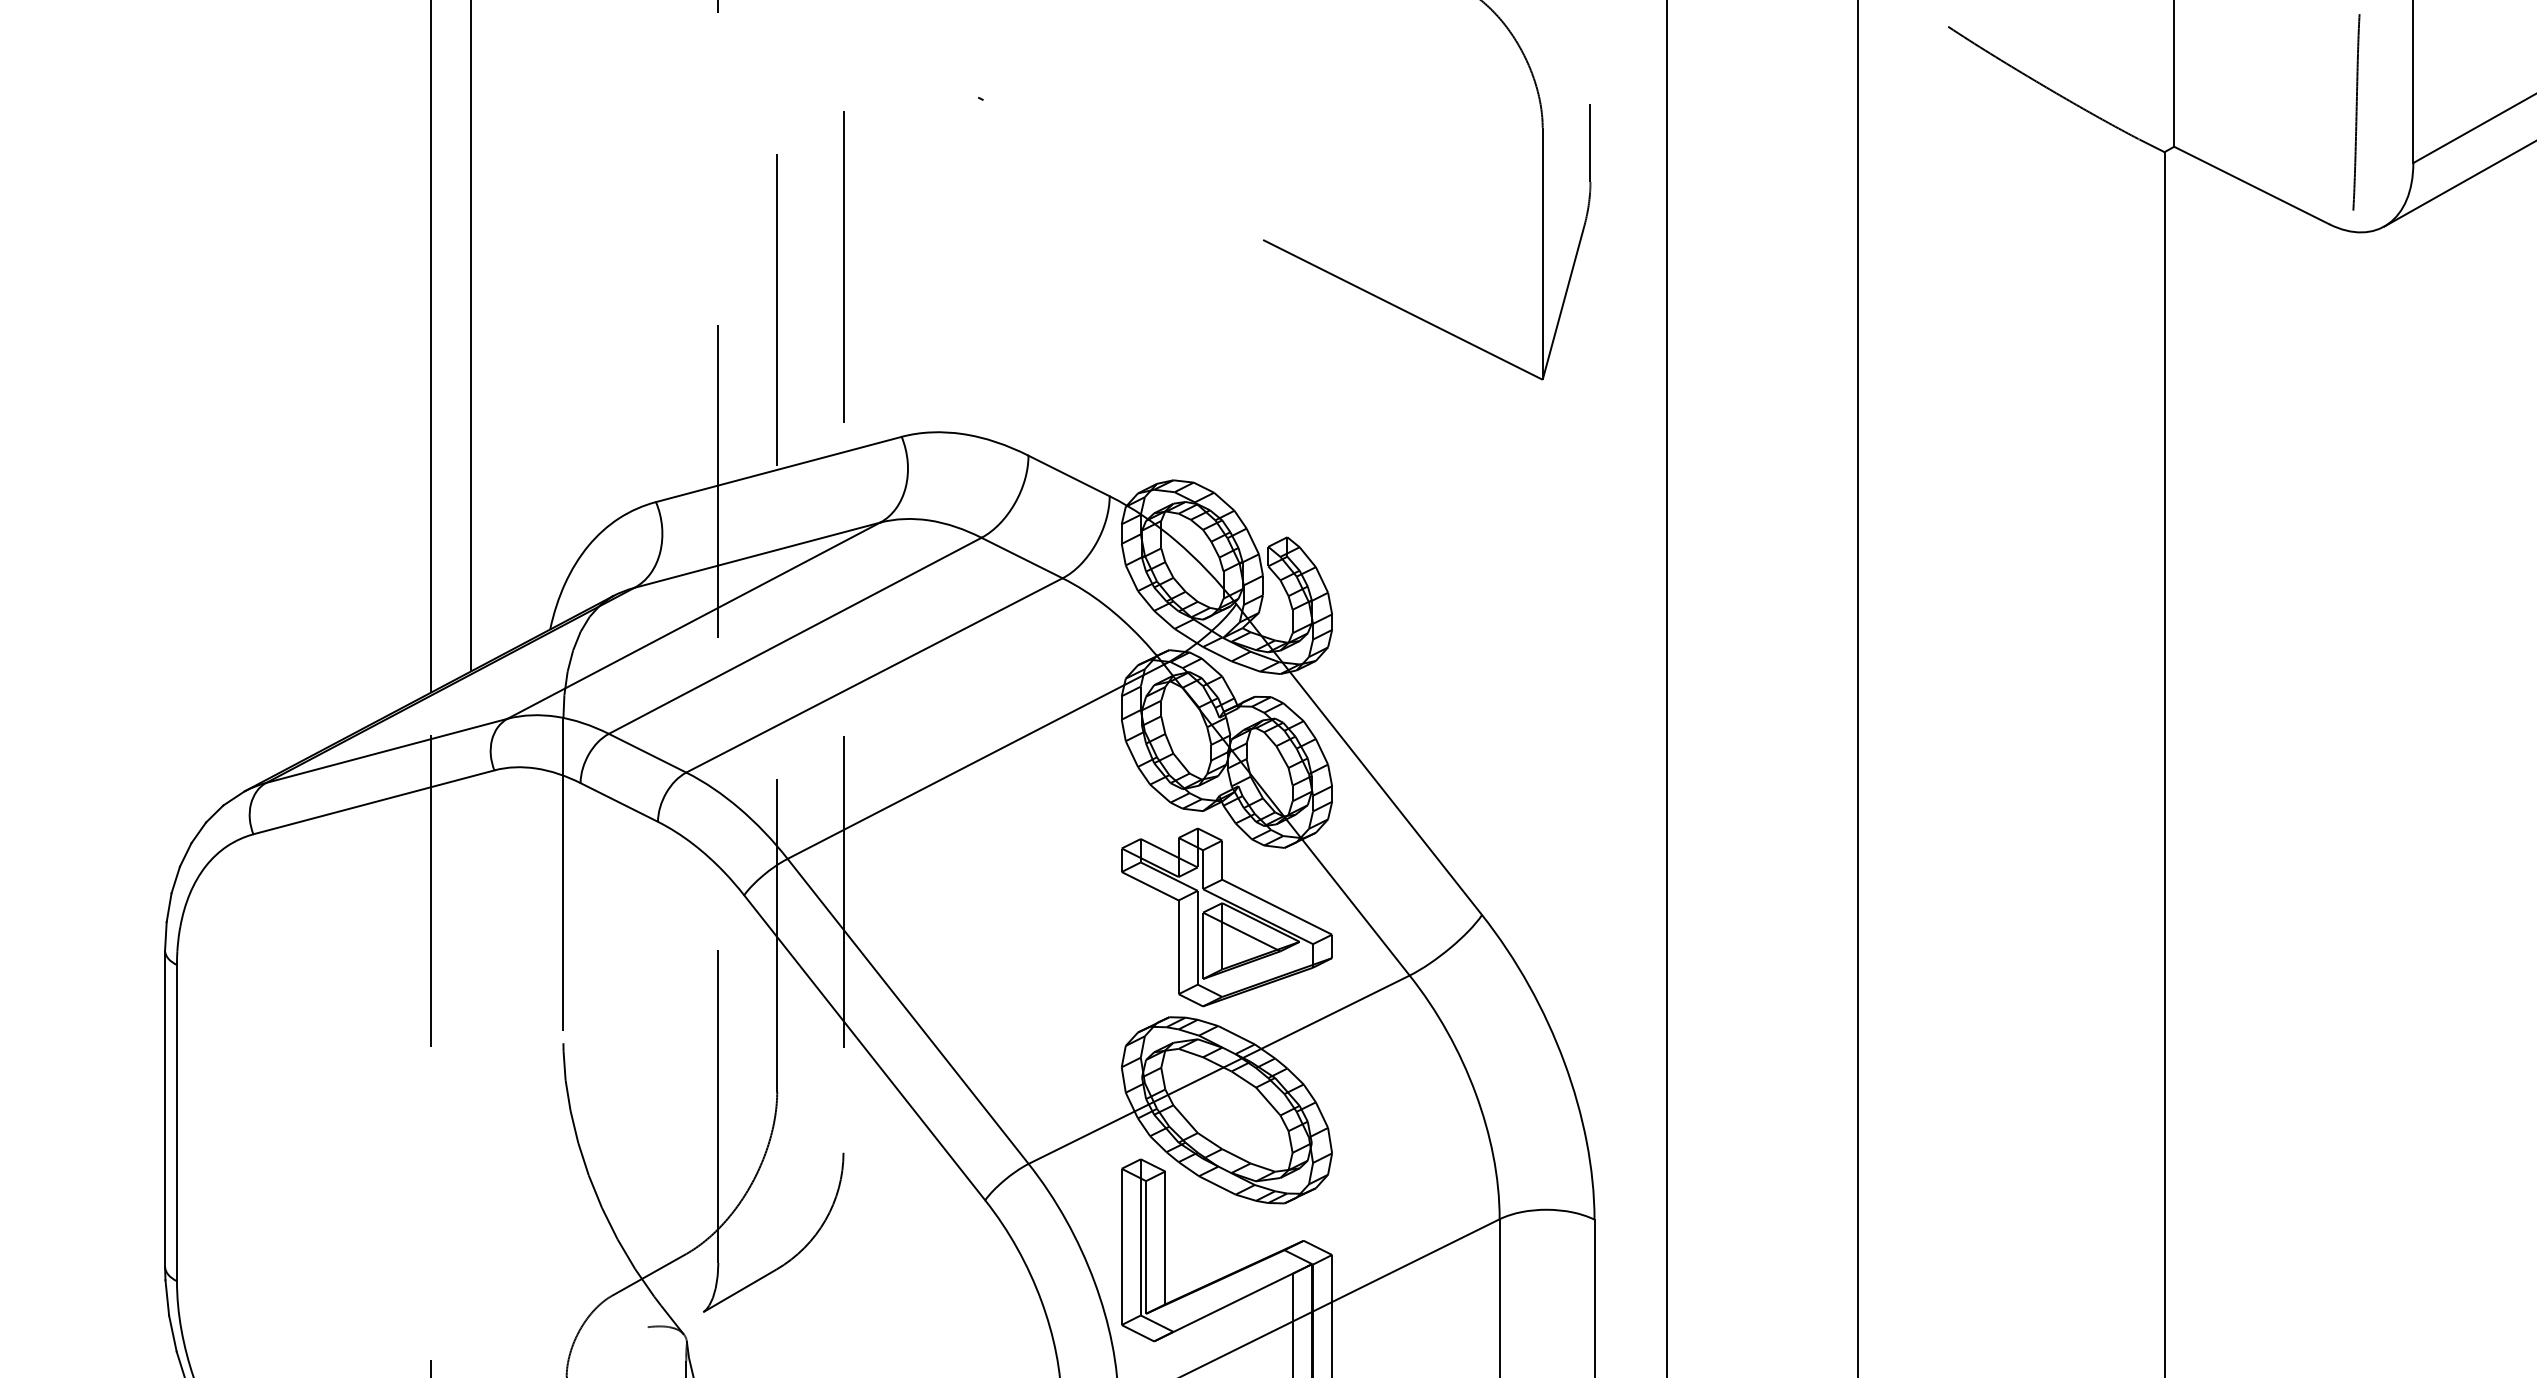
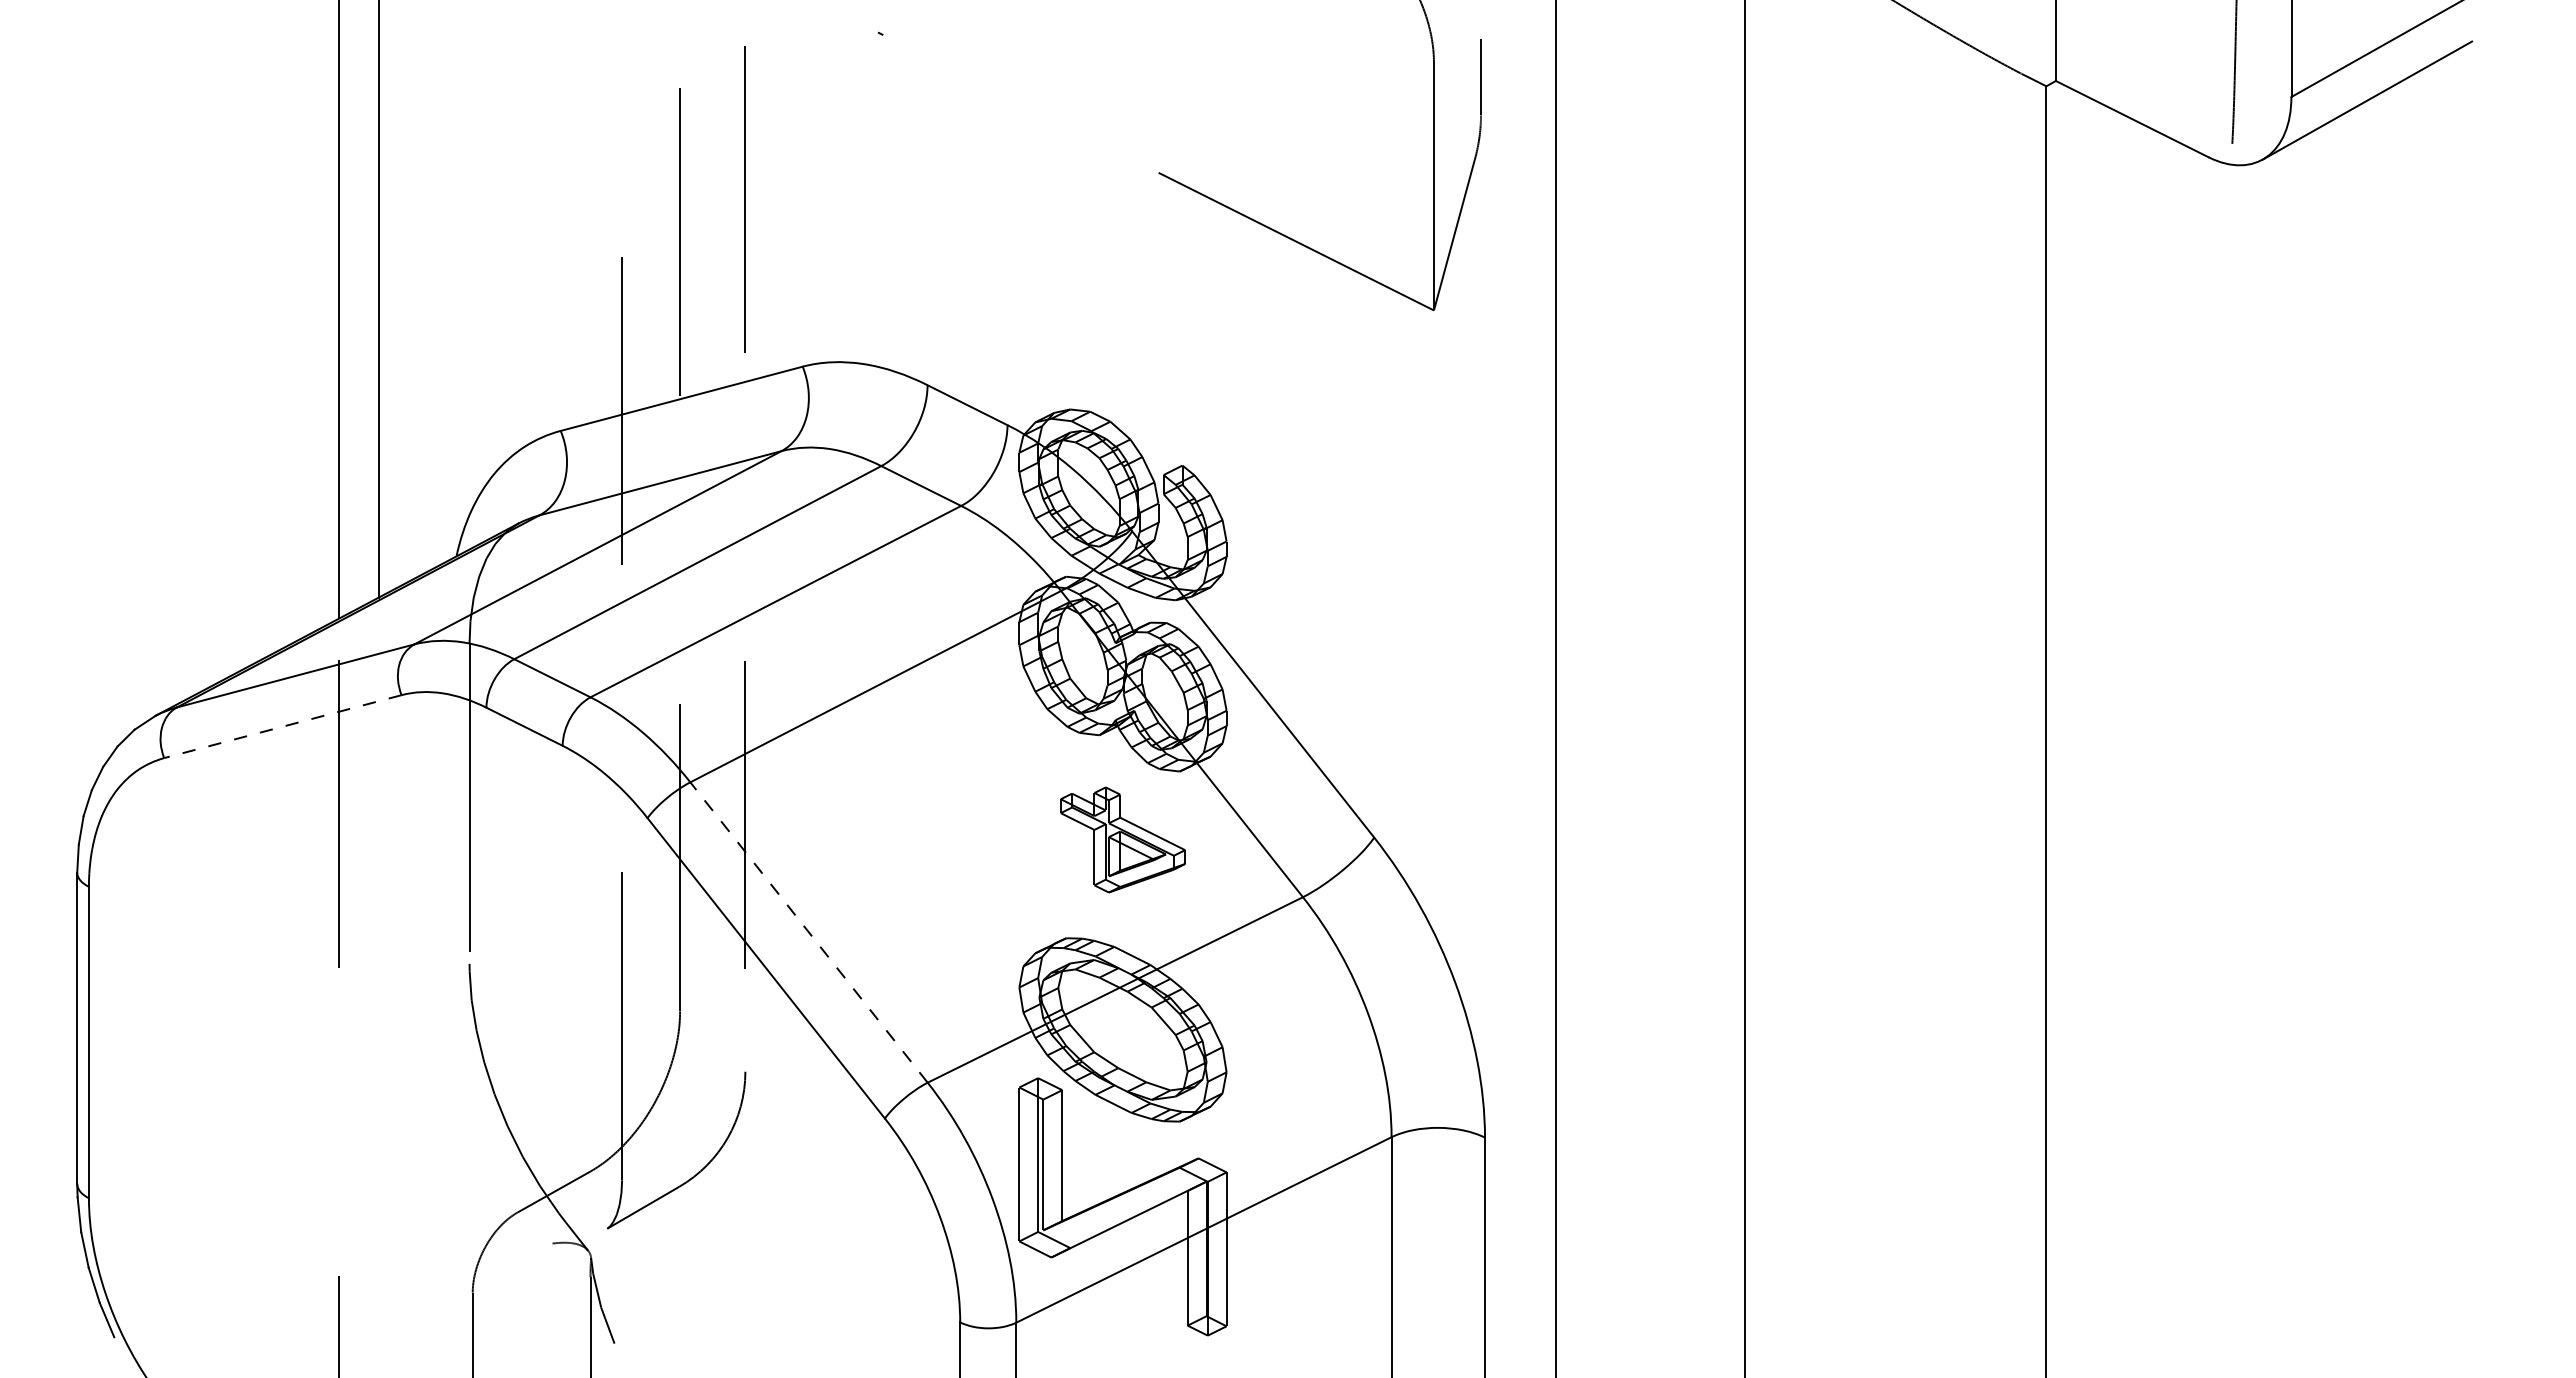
line: (373, 802) -> (282, 726), solid -> dashed
part: (1226, 916) -> (1122, 839), size x0.6
line: (907, 1011) -> (808, 932), solid -> dashed

